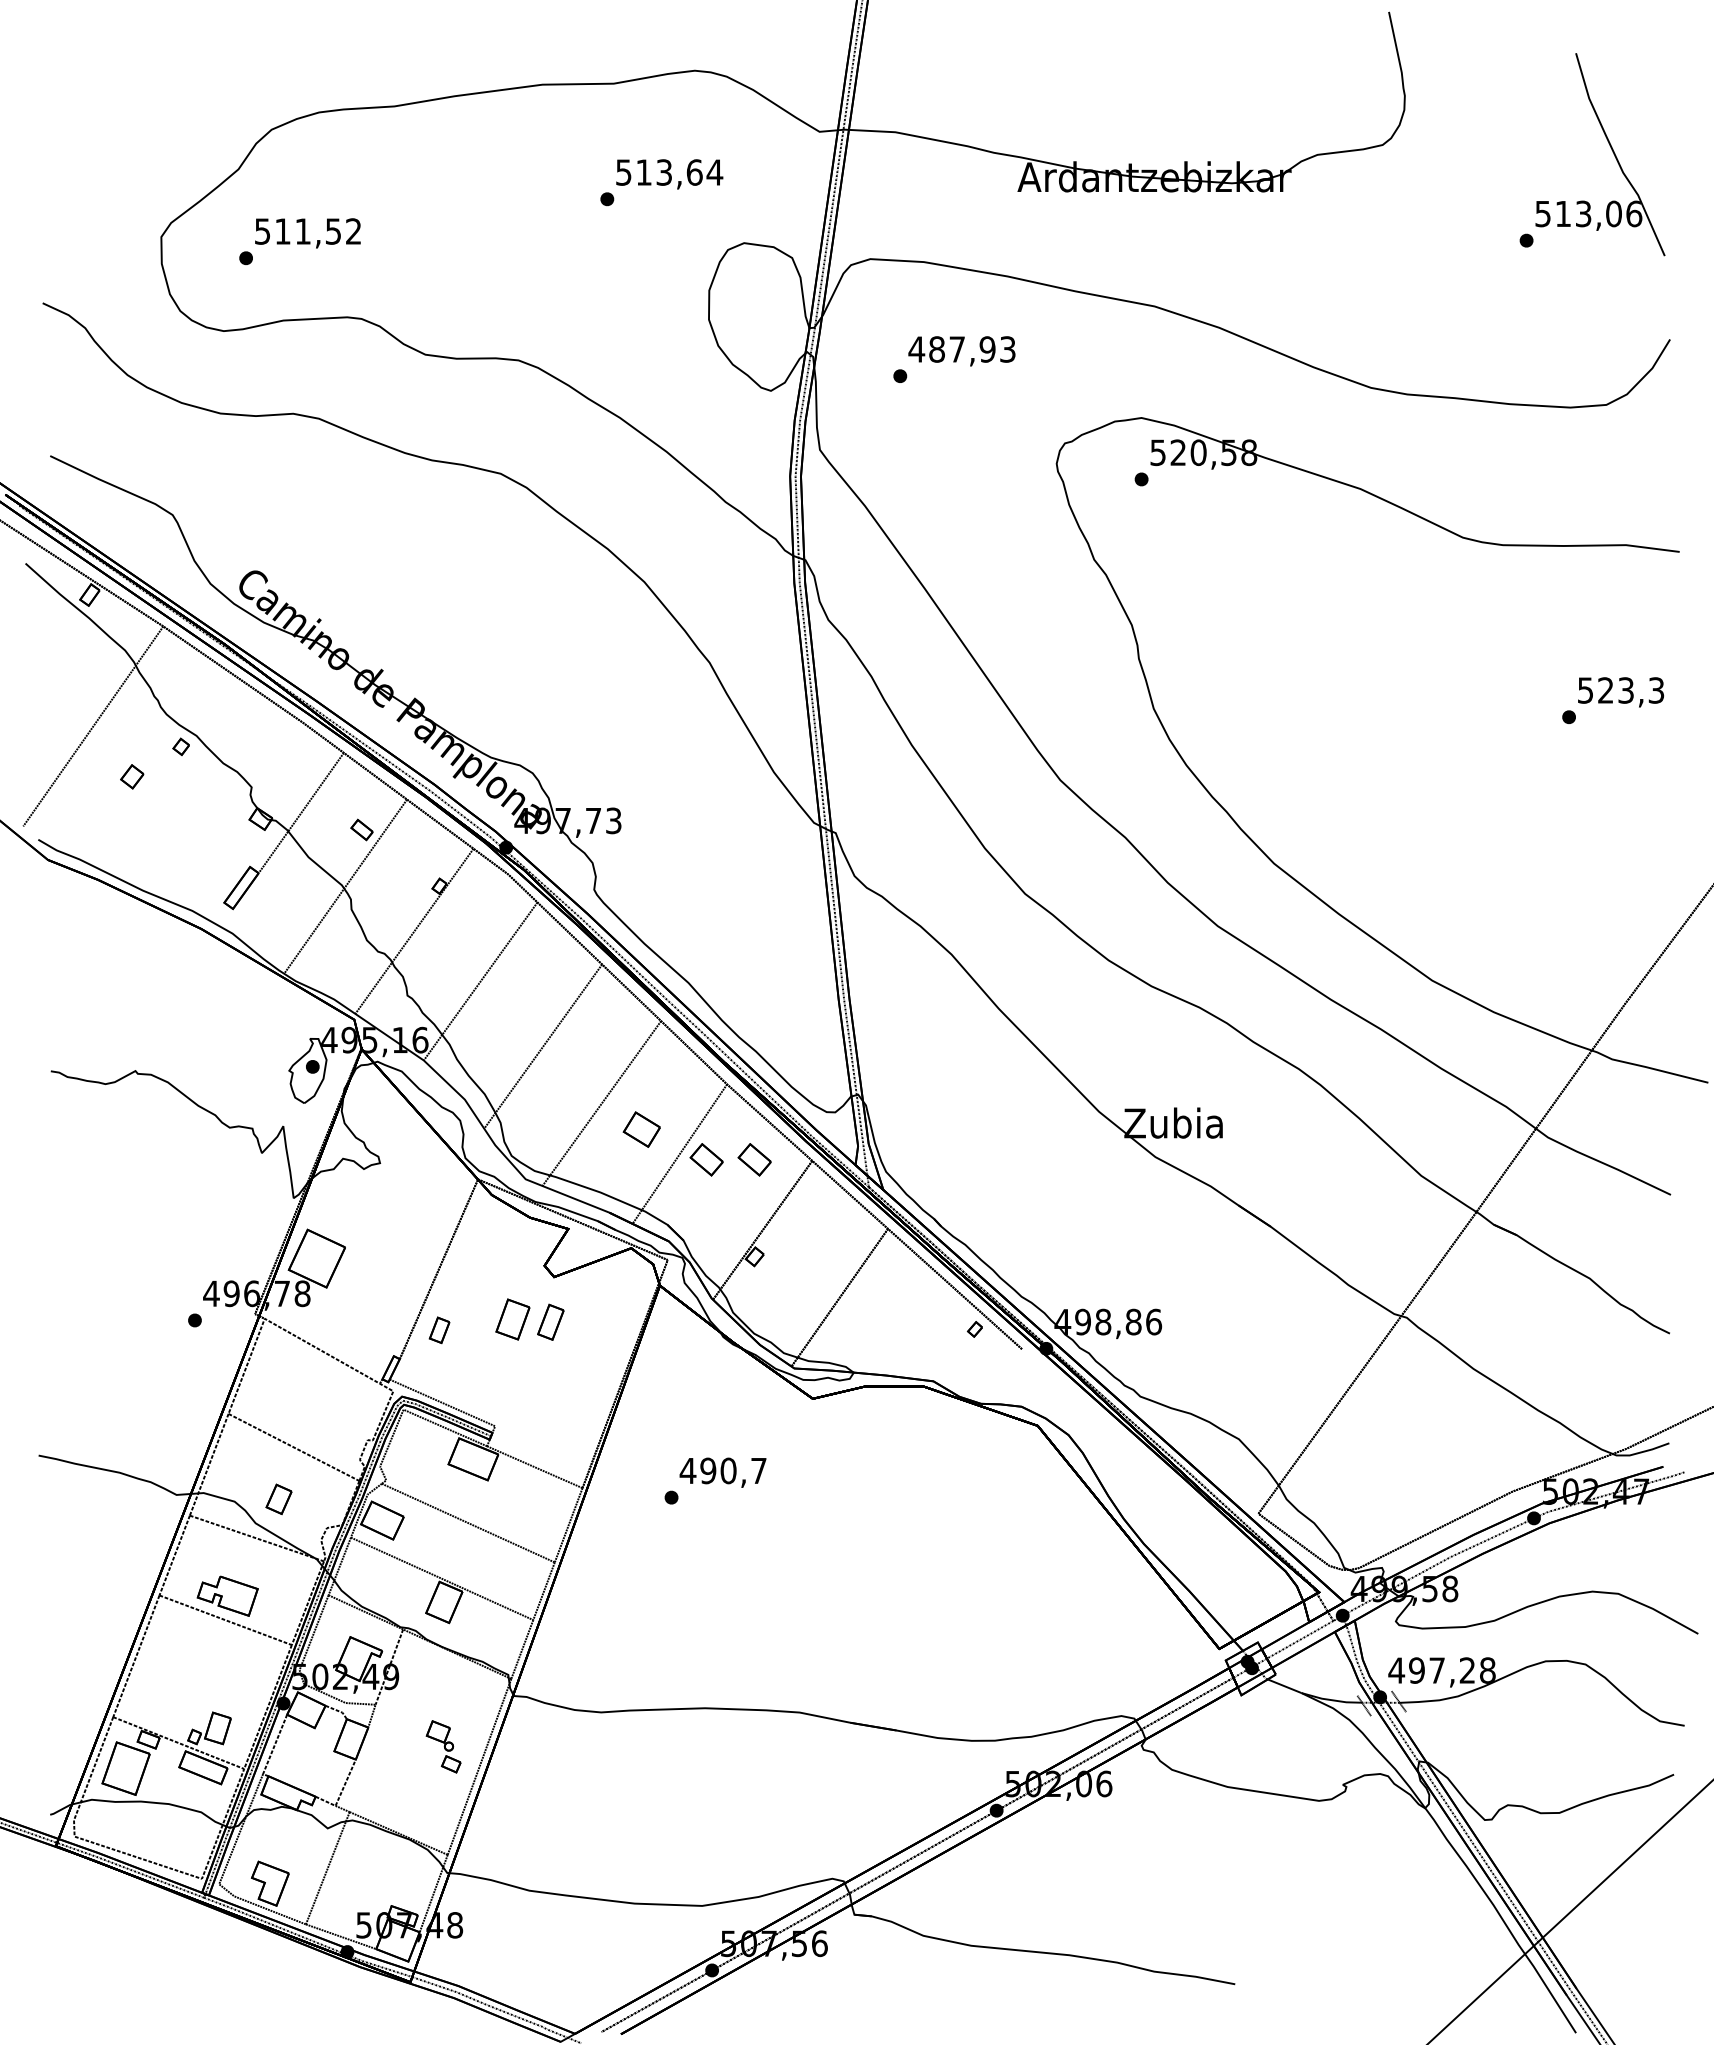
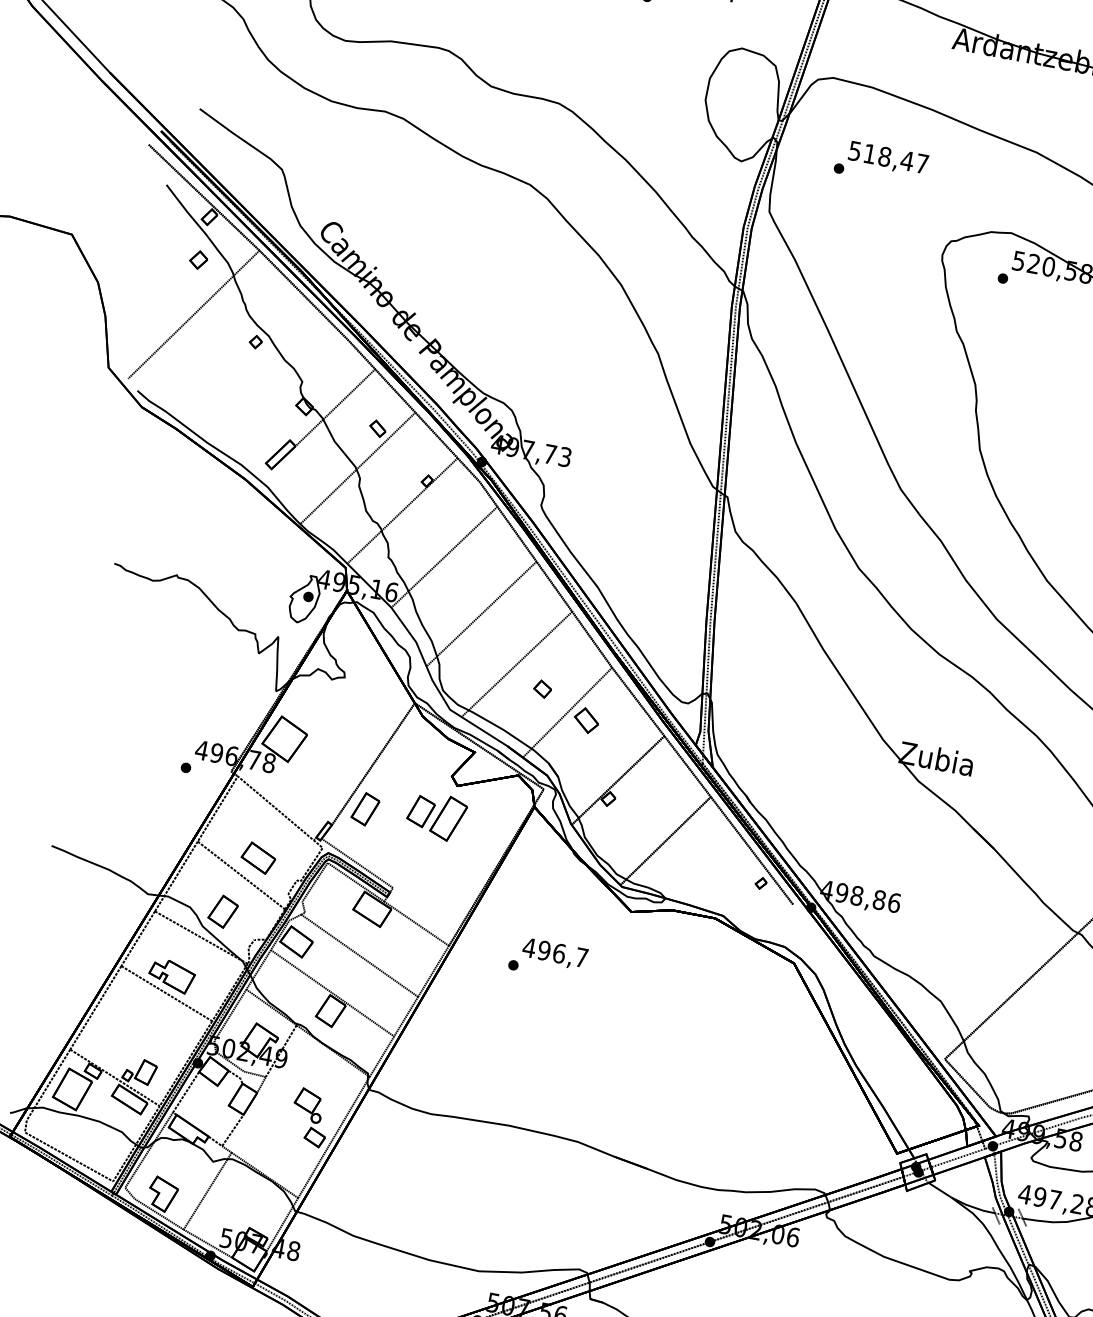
text: (961, 349) -> (887, 157), 487,93 -> 518,47
part: (132, 776) -> (198, 259), moved
part: (641, 1129) -> (542, 689), size x0.62
part: (754, 1159) -> (621, 727), removed
part: (550, 1322) -> (448, 819), size x1.67
part: (439, 1330) -> (365, 809), size x1.67
part: (311, 1420) -> (258, 858), added
text: (728, 1470) -> (559, 953), 490,7 -> 496,7
part: (278, 1499) -> (222, 911), size x1.43
part: (443, 1746) -> (310, 1117), size x1.43

